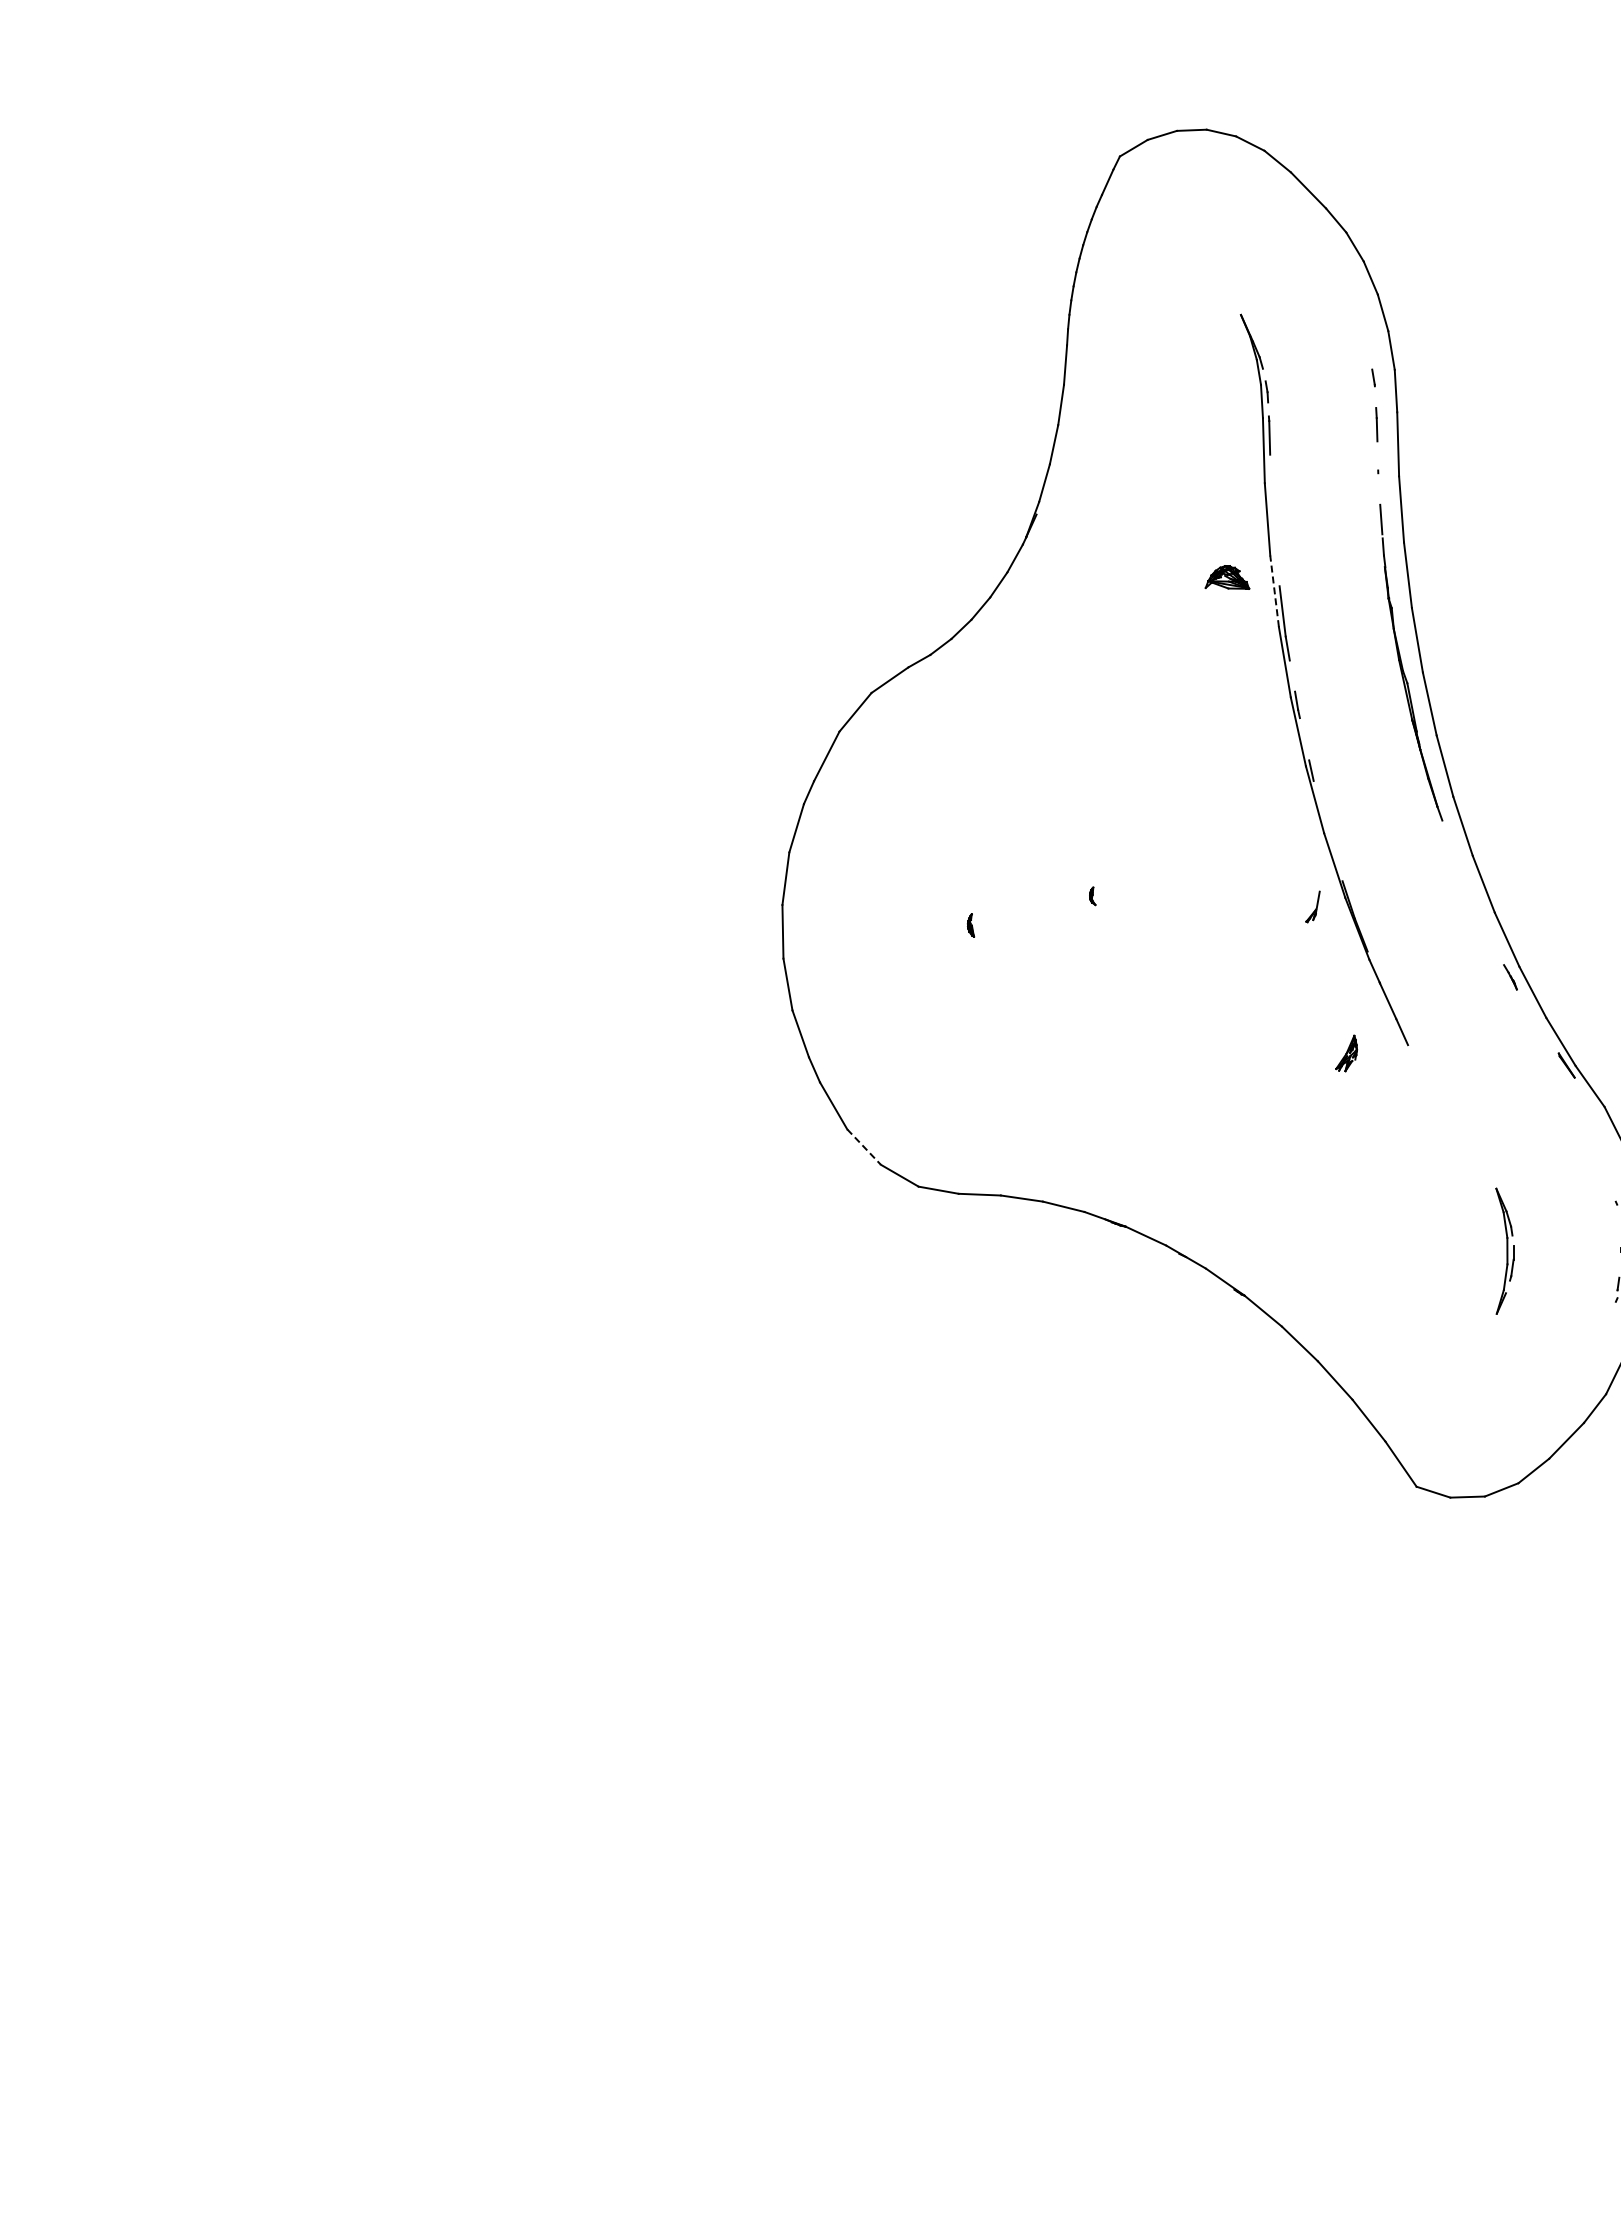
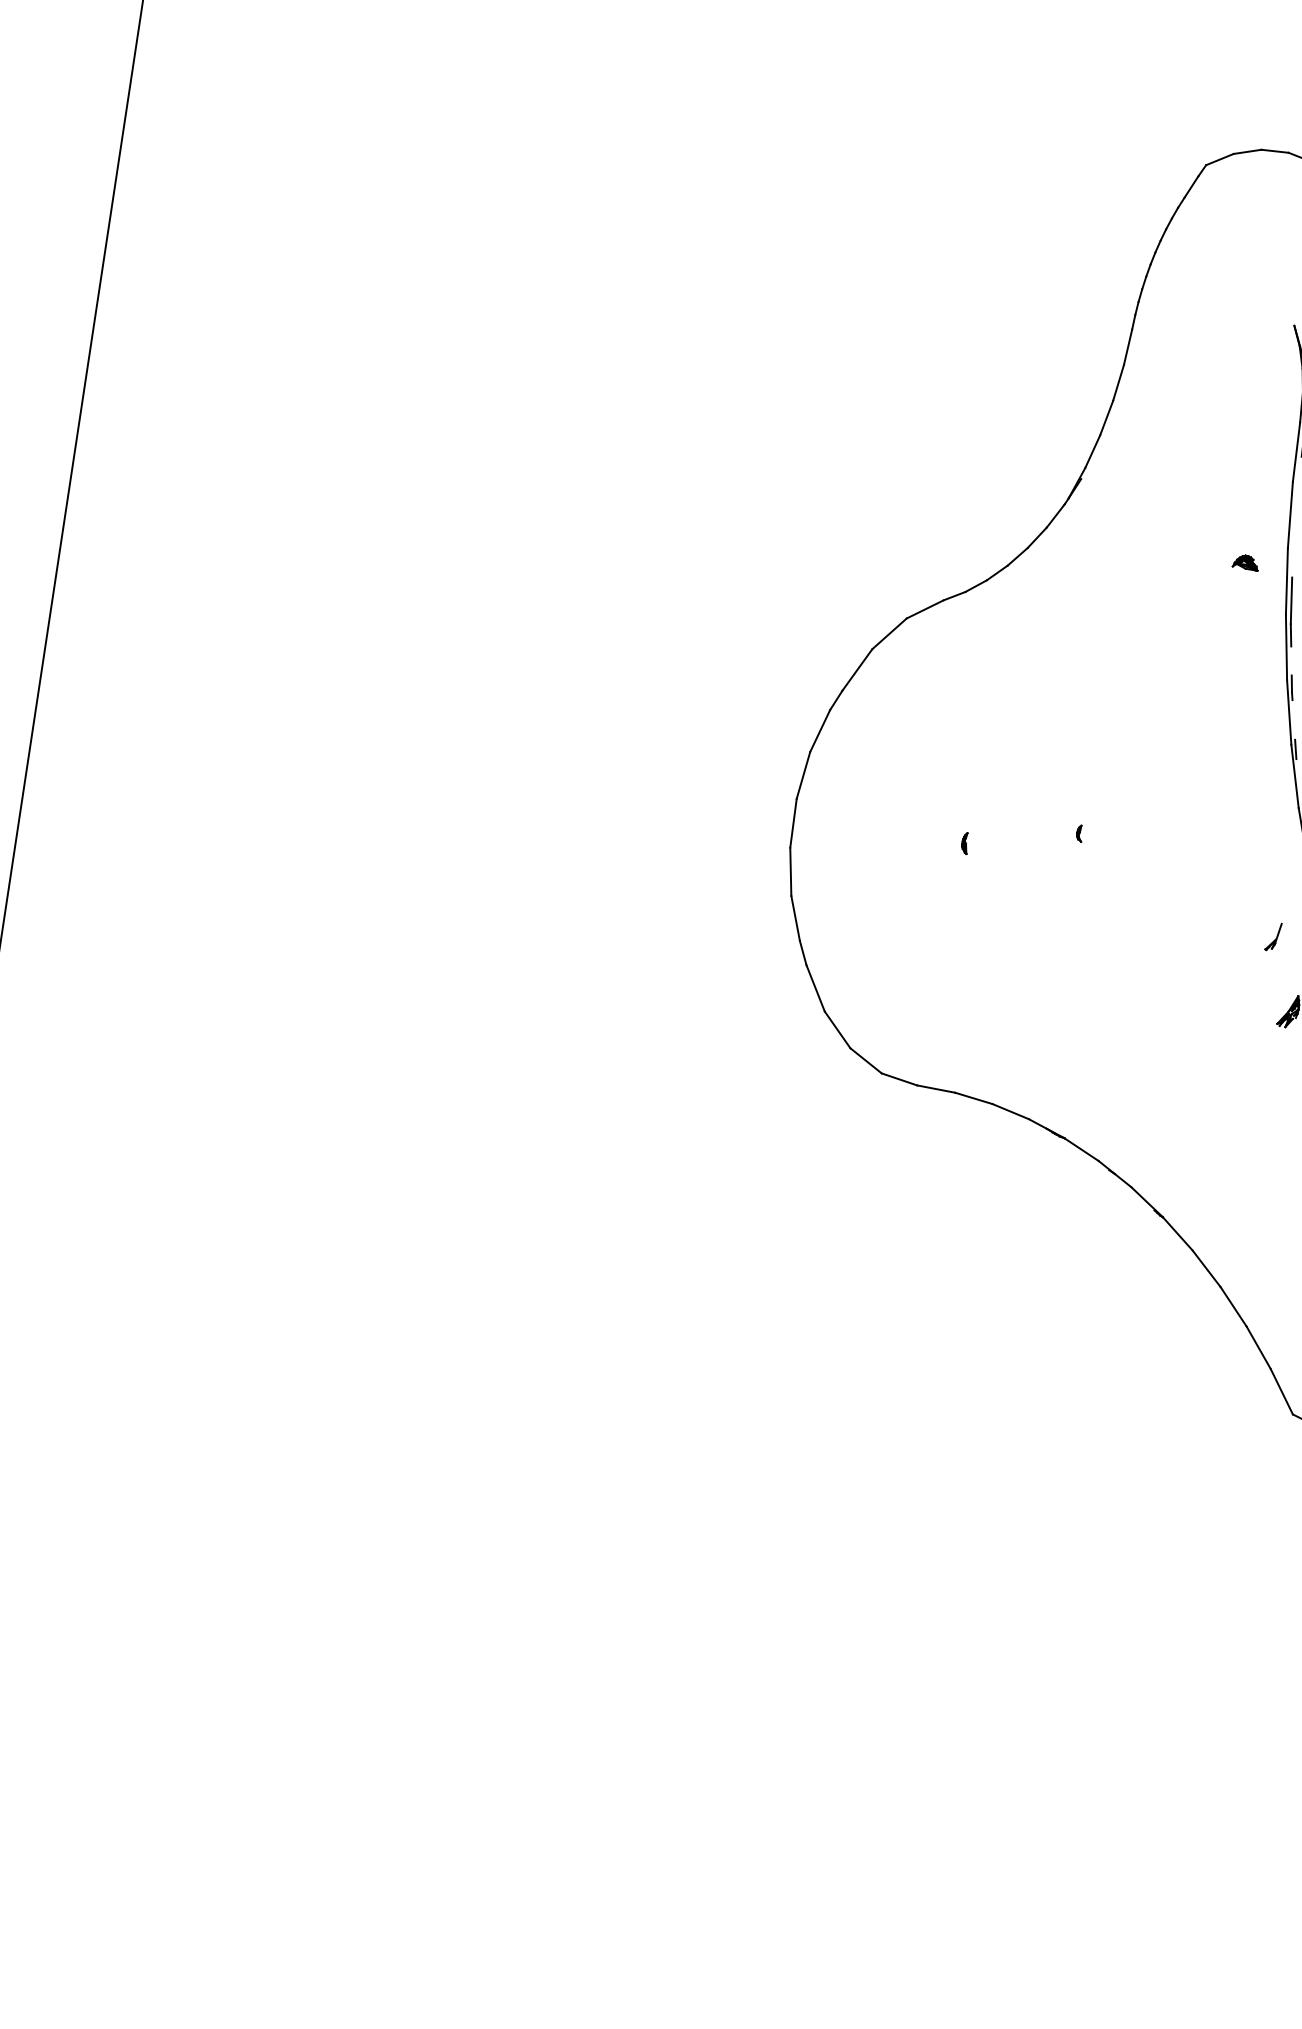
part: (1227, 577) -> (1246, 562), size x0.62
line: (1274, 590) -> (1286, 580), dashed -> solid
part: (1312, 906) -> (1273, 936), moved
line: (864, 1147) -> (837, 1030), dashed -> solid

